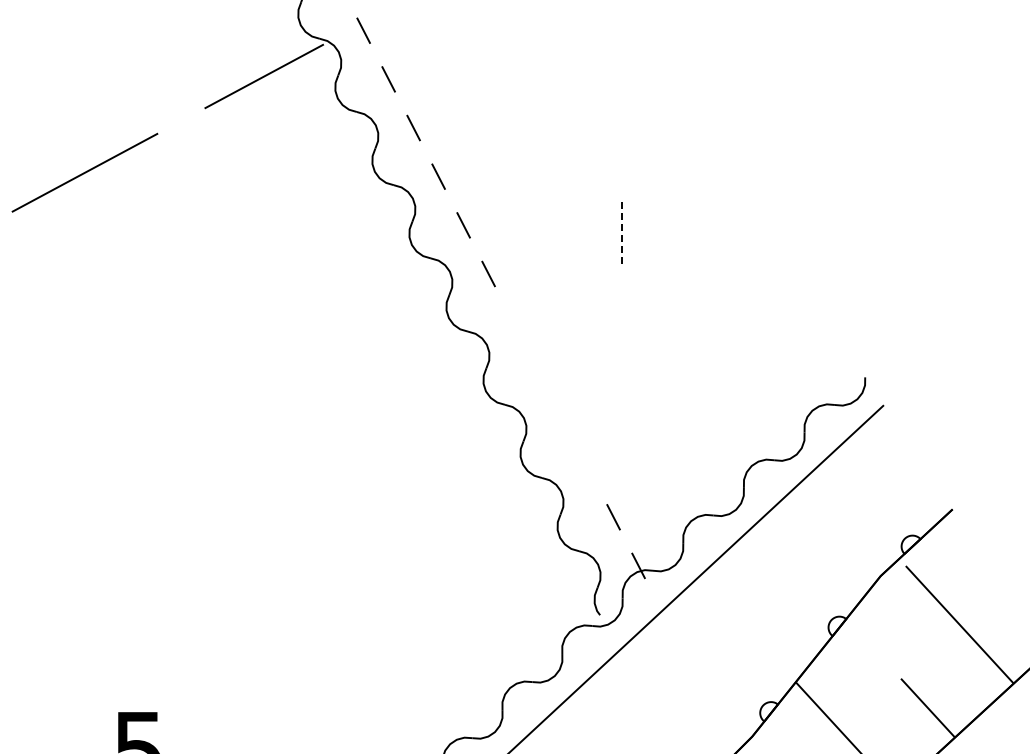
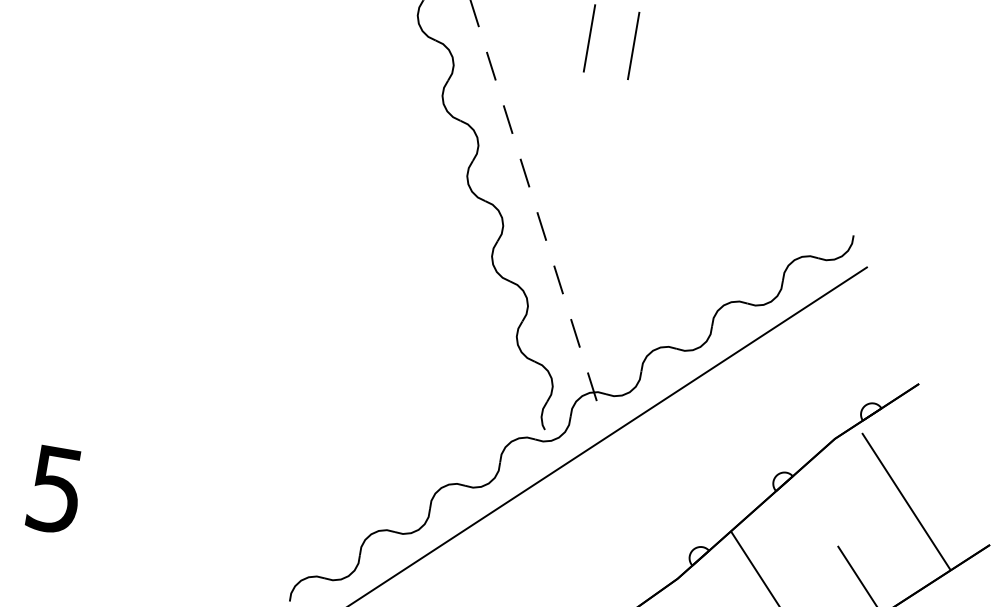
line: (578, 230) -> (589, 37), added
line: (622, 231) -> (633, 46), dashed -> solid
line: (513, 322) -> (508, 119), added
line: (538, 371) -> (524, 173), added
line: (563, 419) -> (541, 226), added
line: (588, 468) -> (558, 279), added

